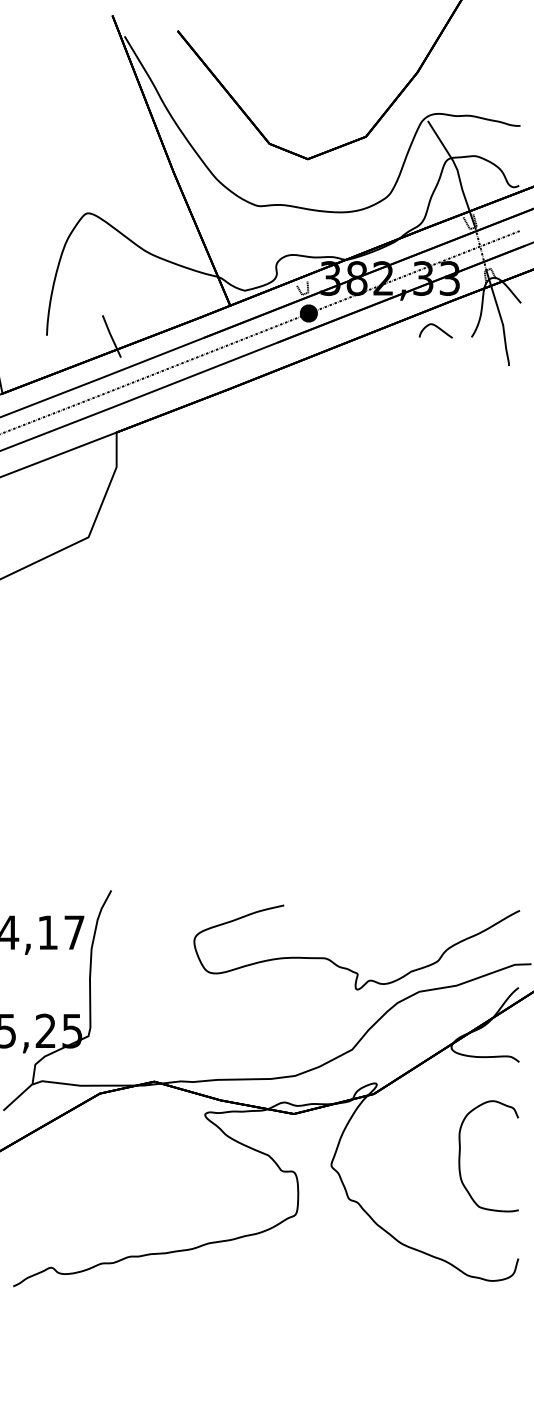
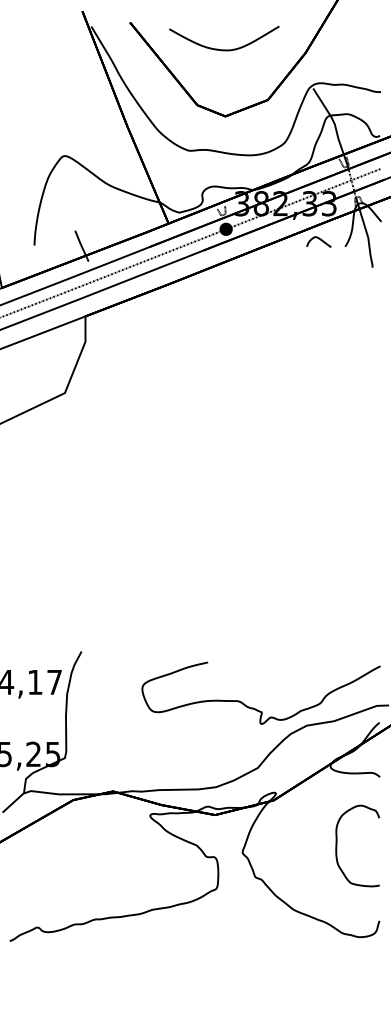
part: (304, 67) -> (222, 49), added

